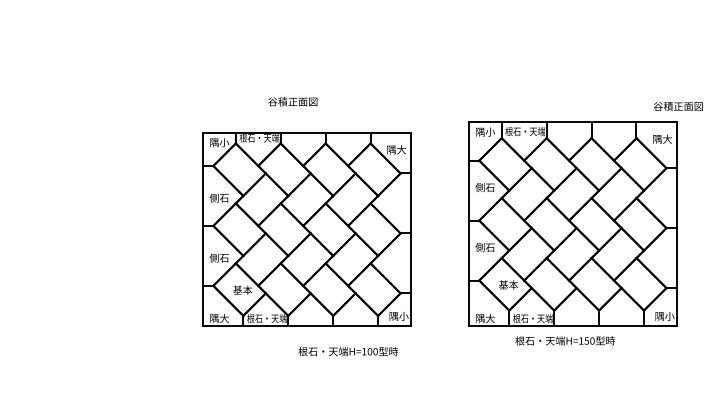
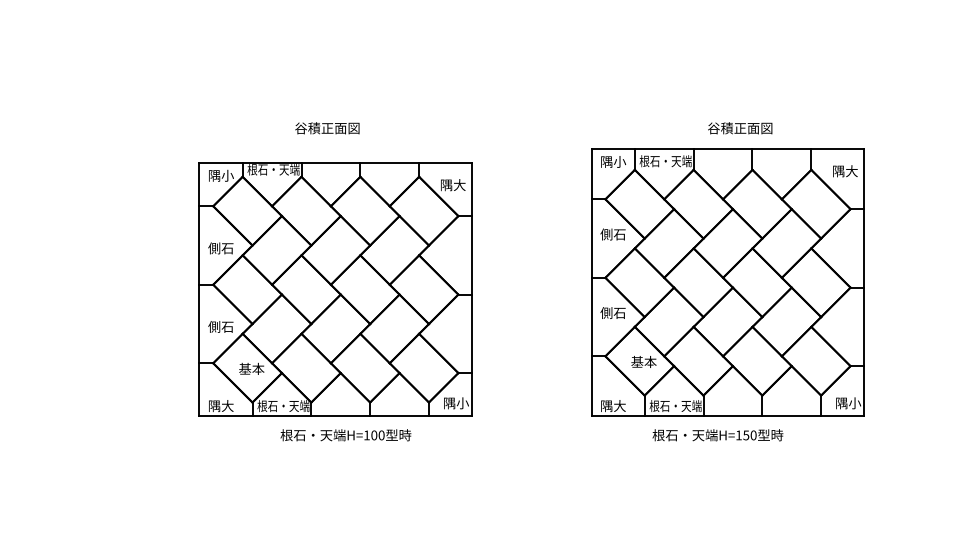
text: (292, 102) -> (327, 128), moved
text: (678, 106) -> (740, 128), moved
part: (306, 229) -> (335, 289), moved
text: (347, 351) -> (345, 435), moved

